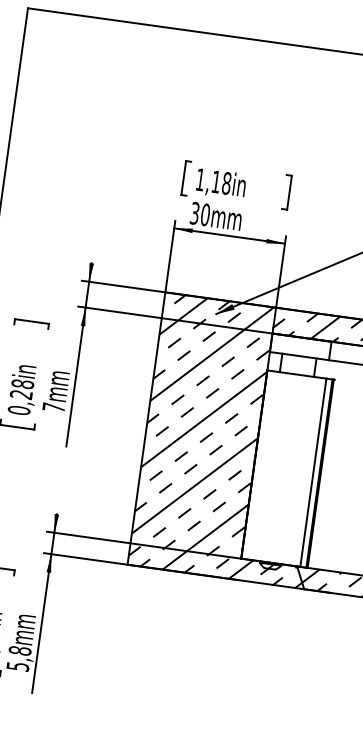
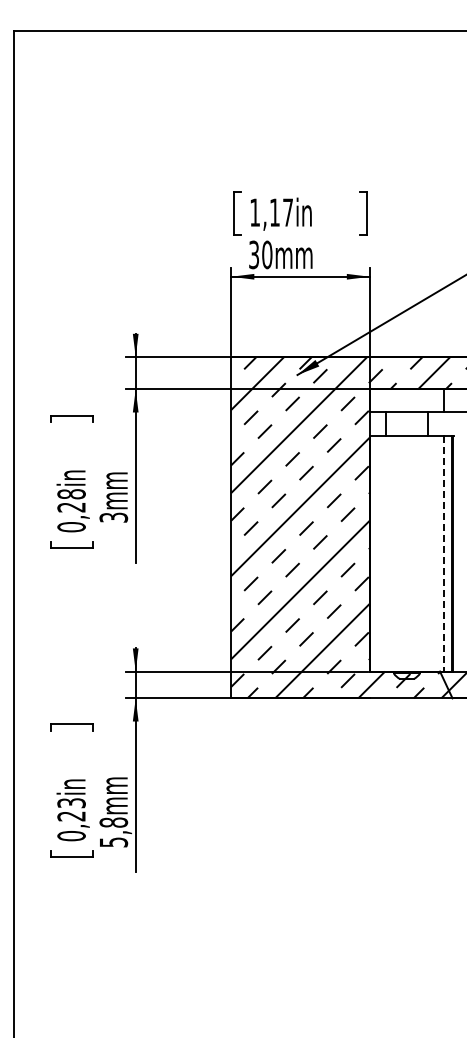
text: (227, 183) -> (288, 212), 1,18in -> 1,17in
text: (53, 407) -> (113, 517), 7mm -> 3mm
line: (313, 472) -> (443, 553), solid -> dashed

